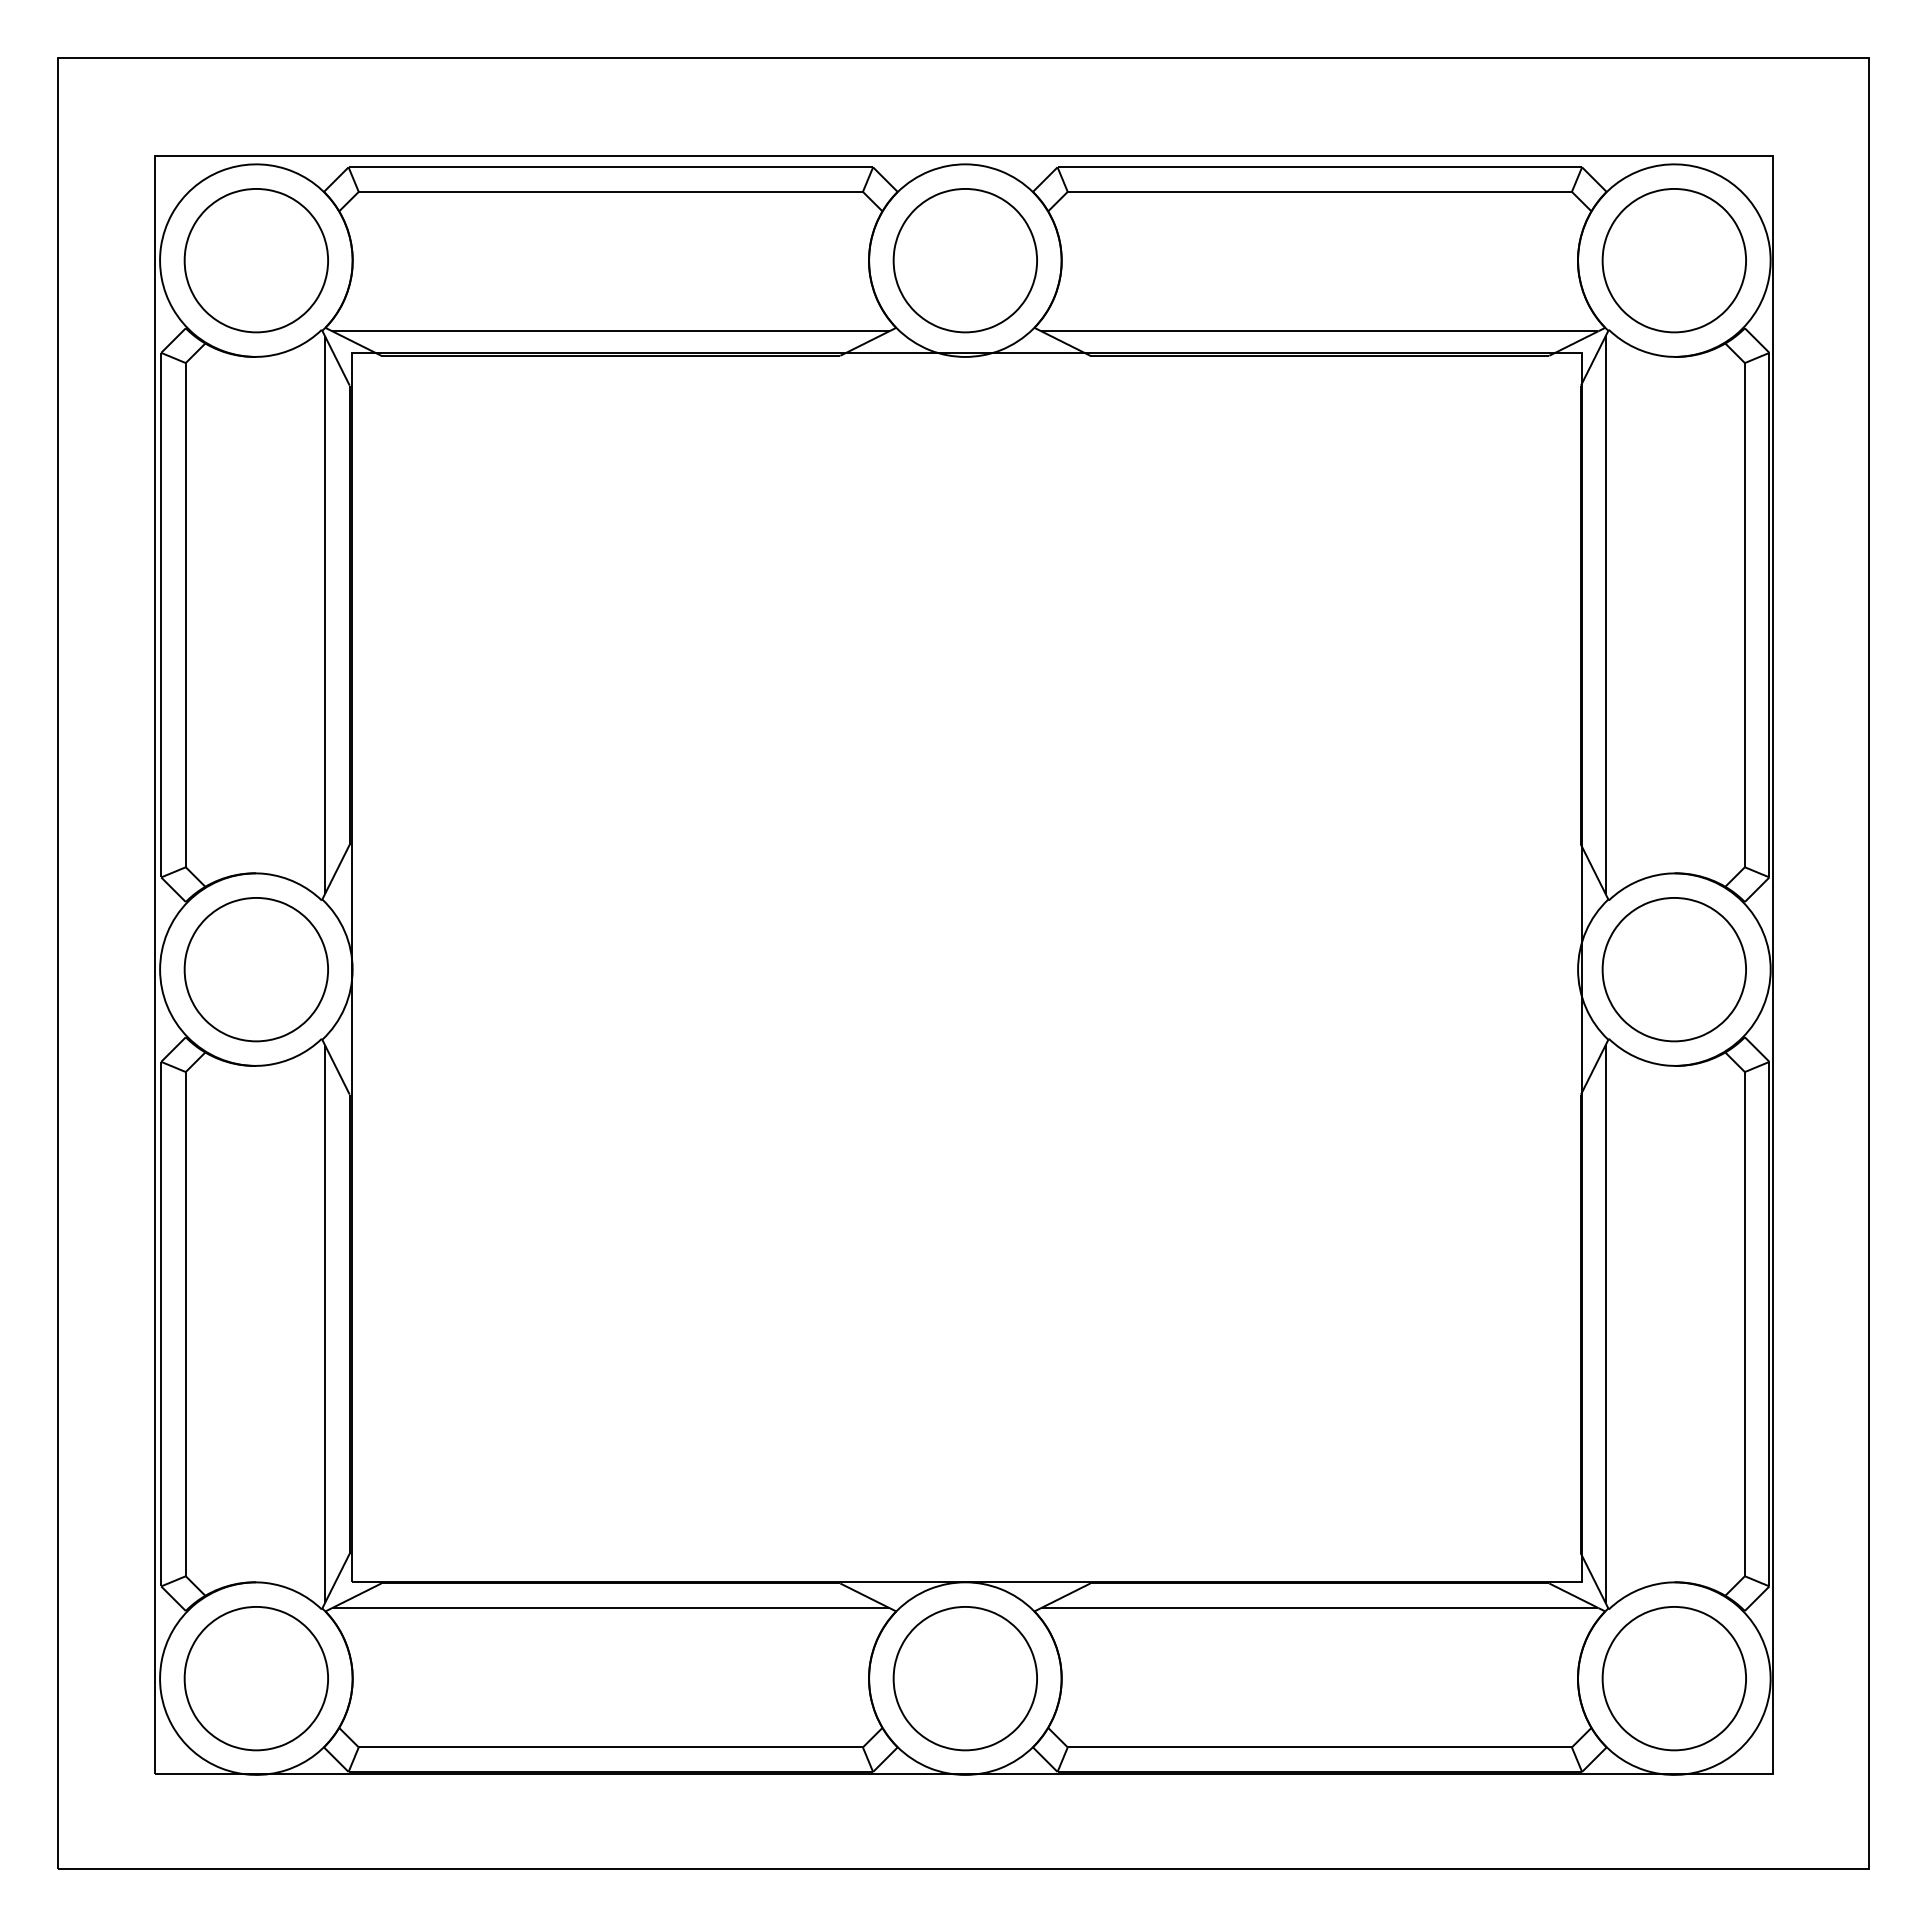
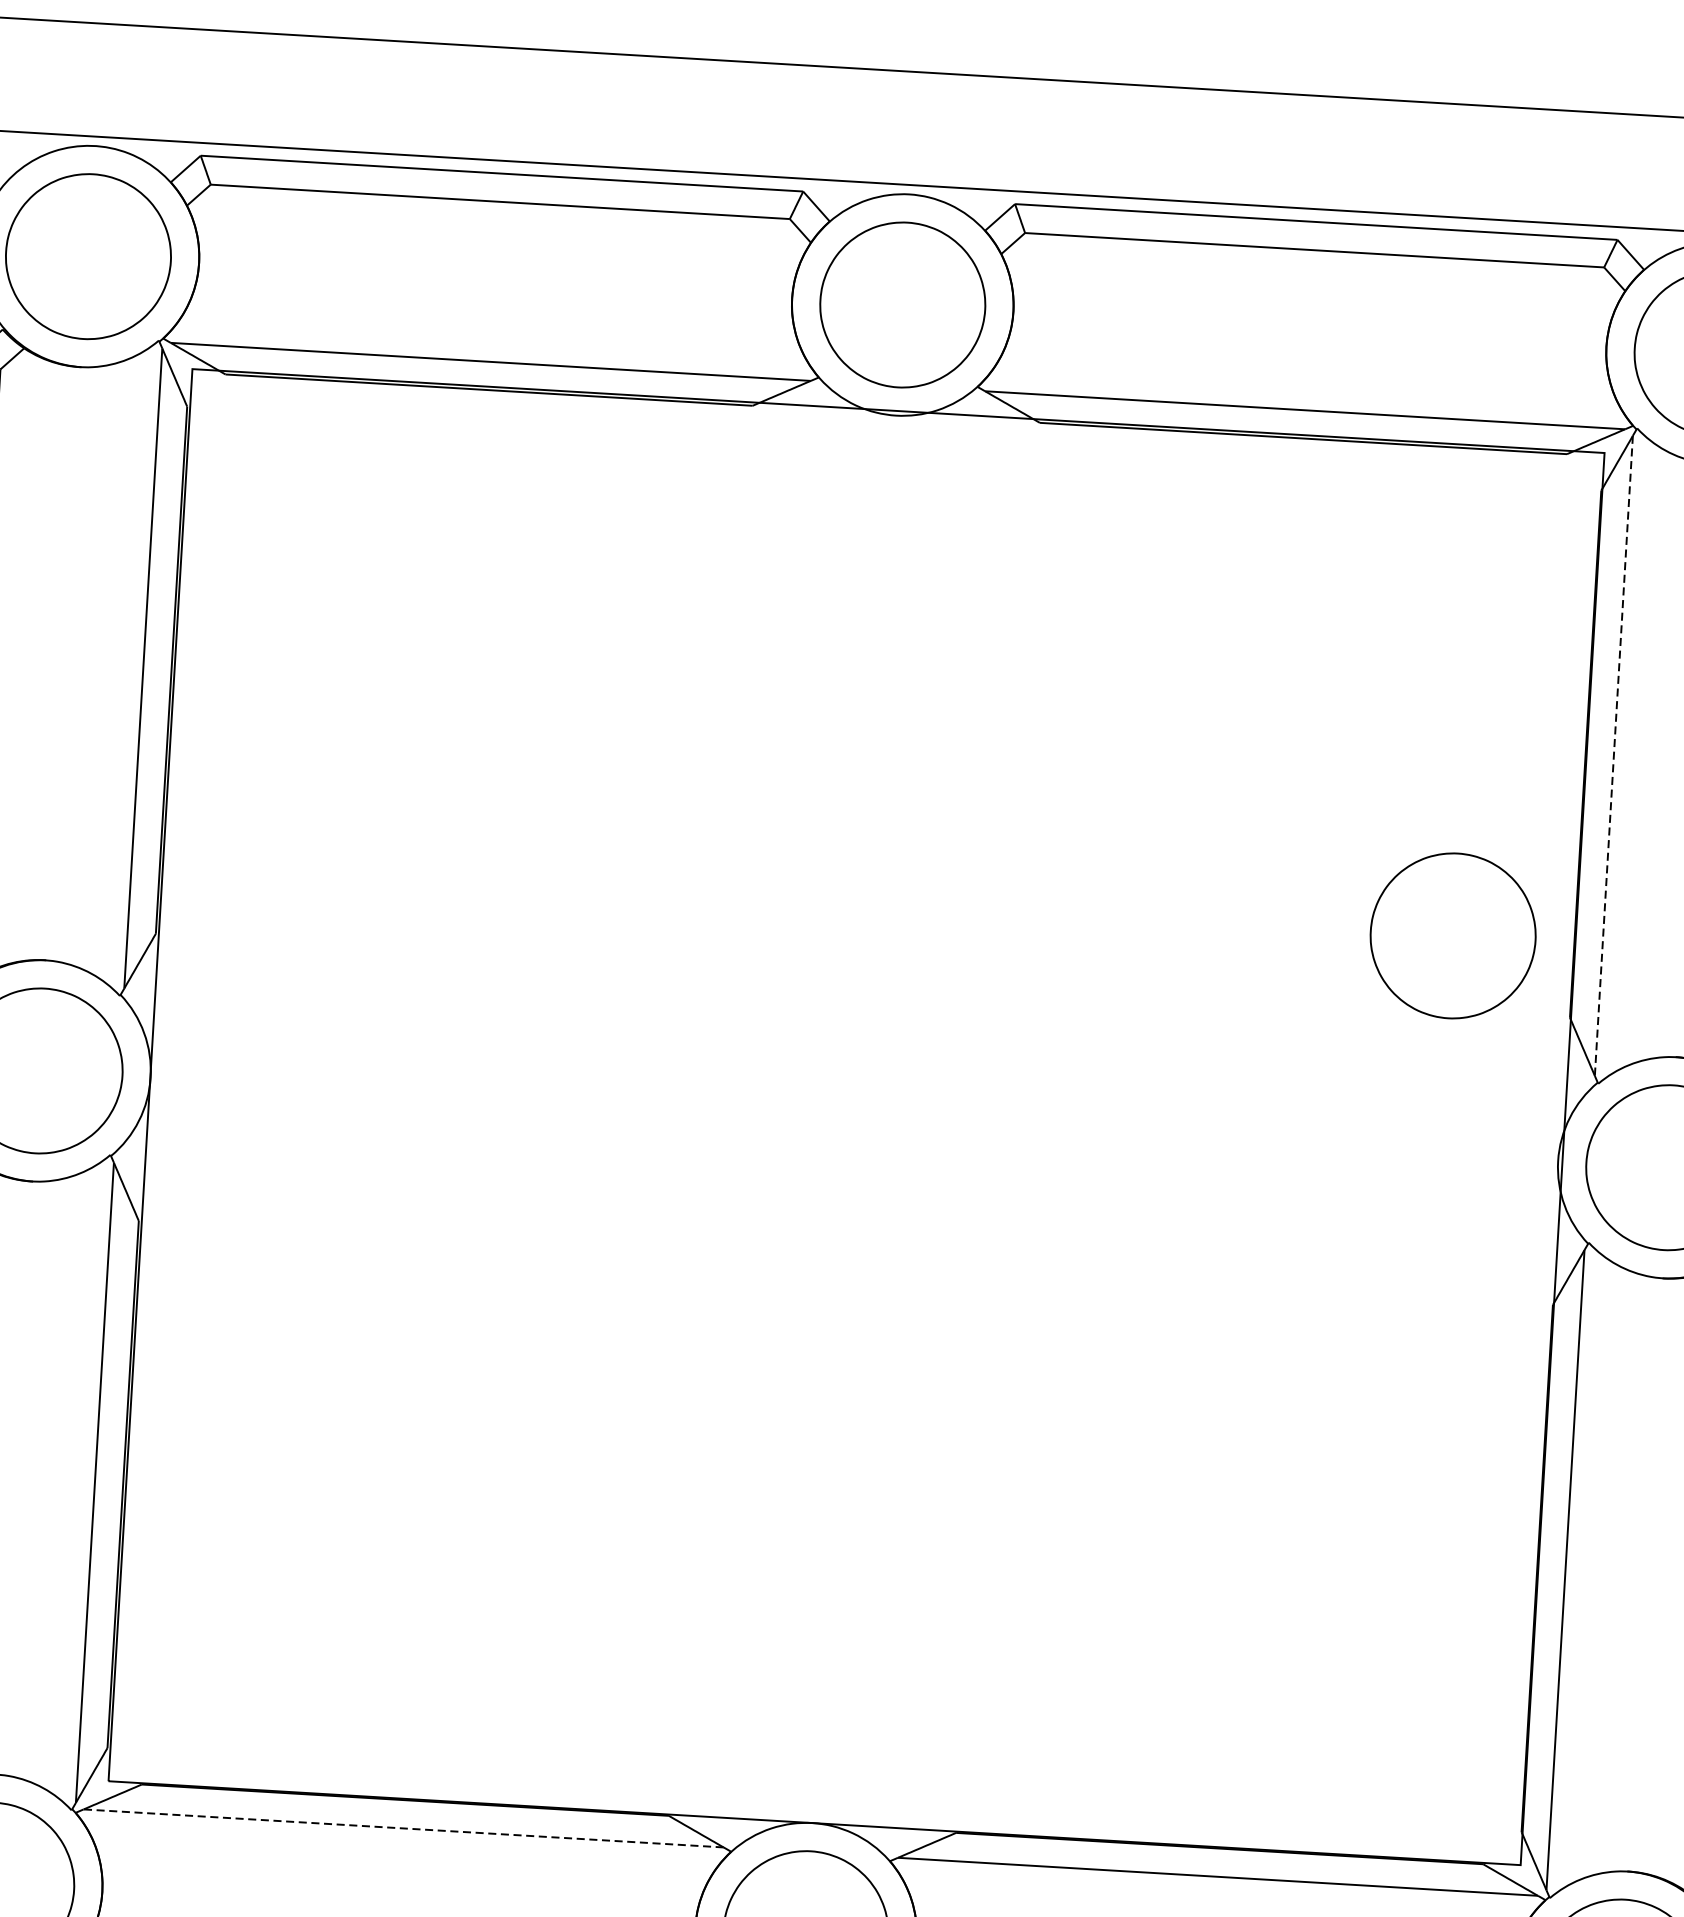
line: (1605, 615) -> (1613, 756), solid -> dashed
part: (1474, 779) -> (1452, 935), added
line: (610, 1608) -> (403, 1828), solid -> dashed

